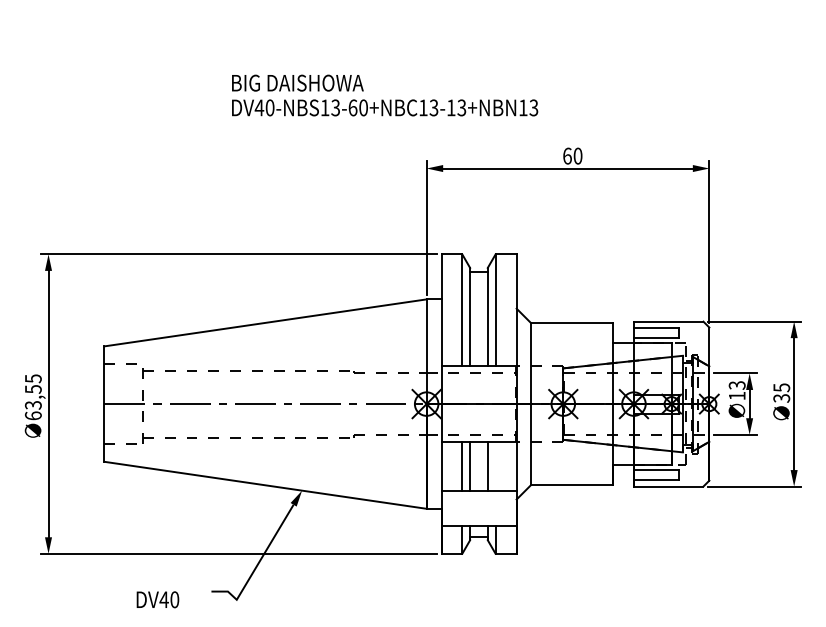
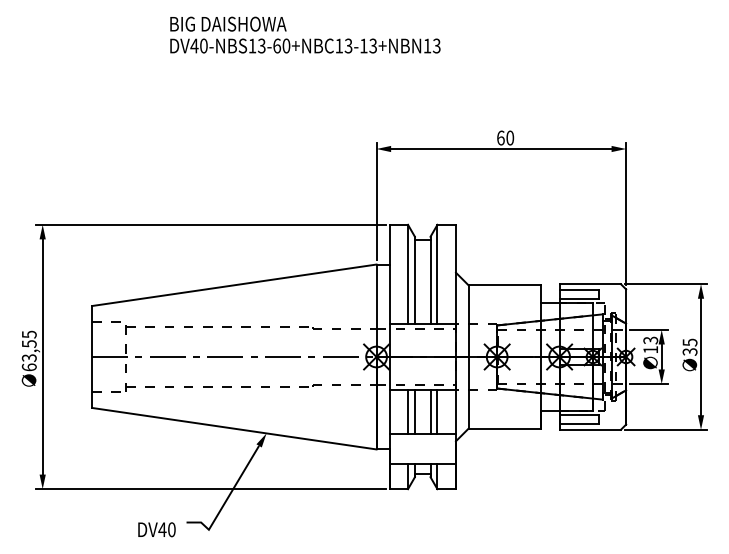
text: (385, 95) -> (305, 35), moved
line: (495, 466) -> (437, 412), added
text: (157, 599) -> (156, 529), moved

